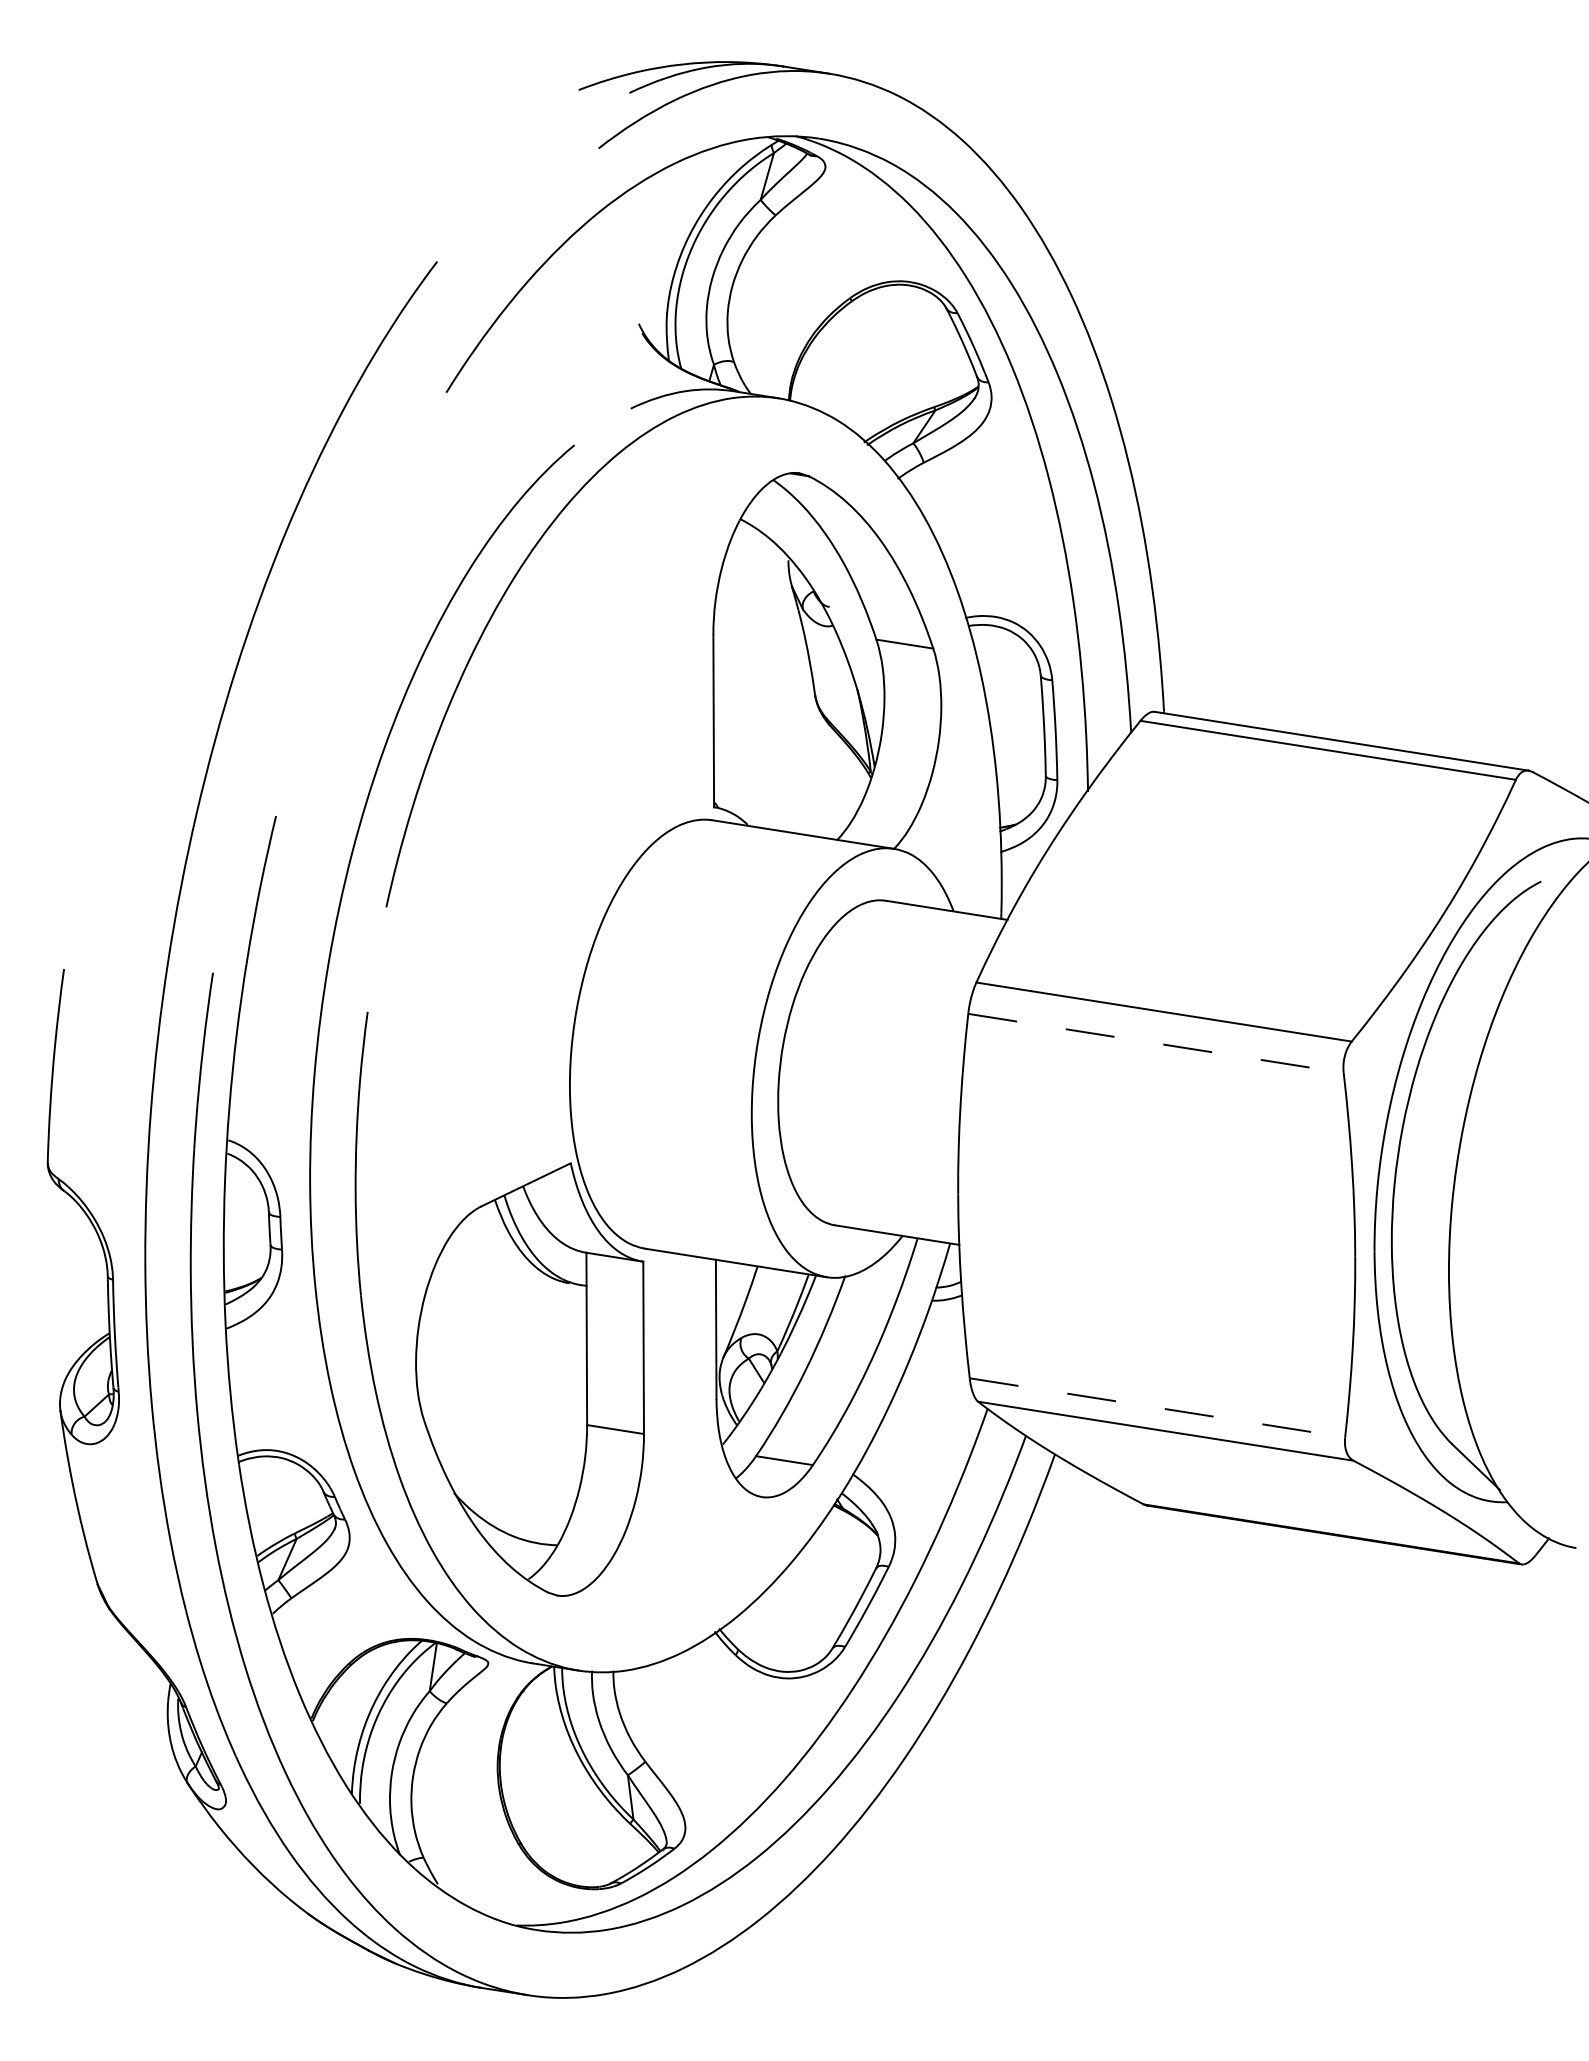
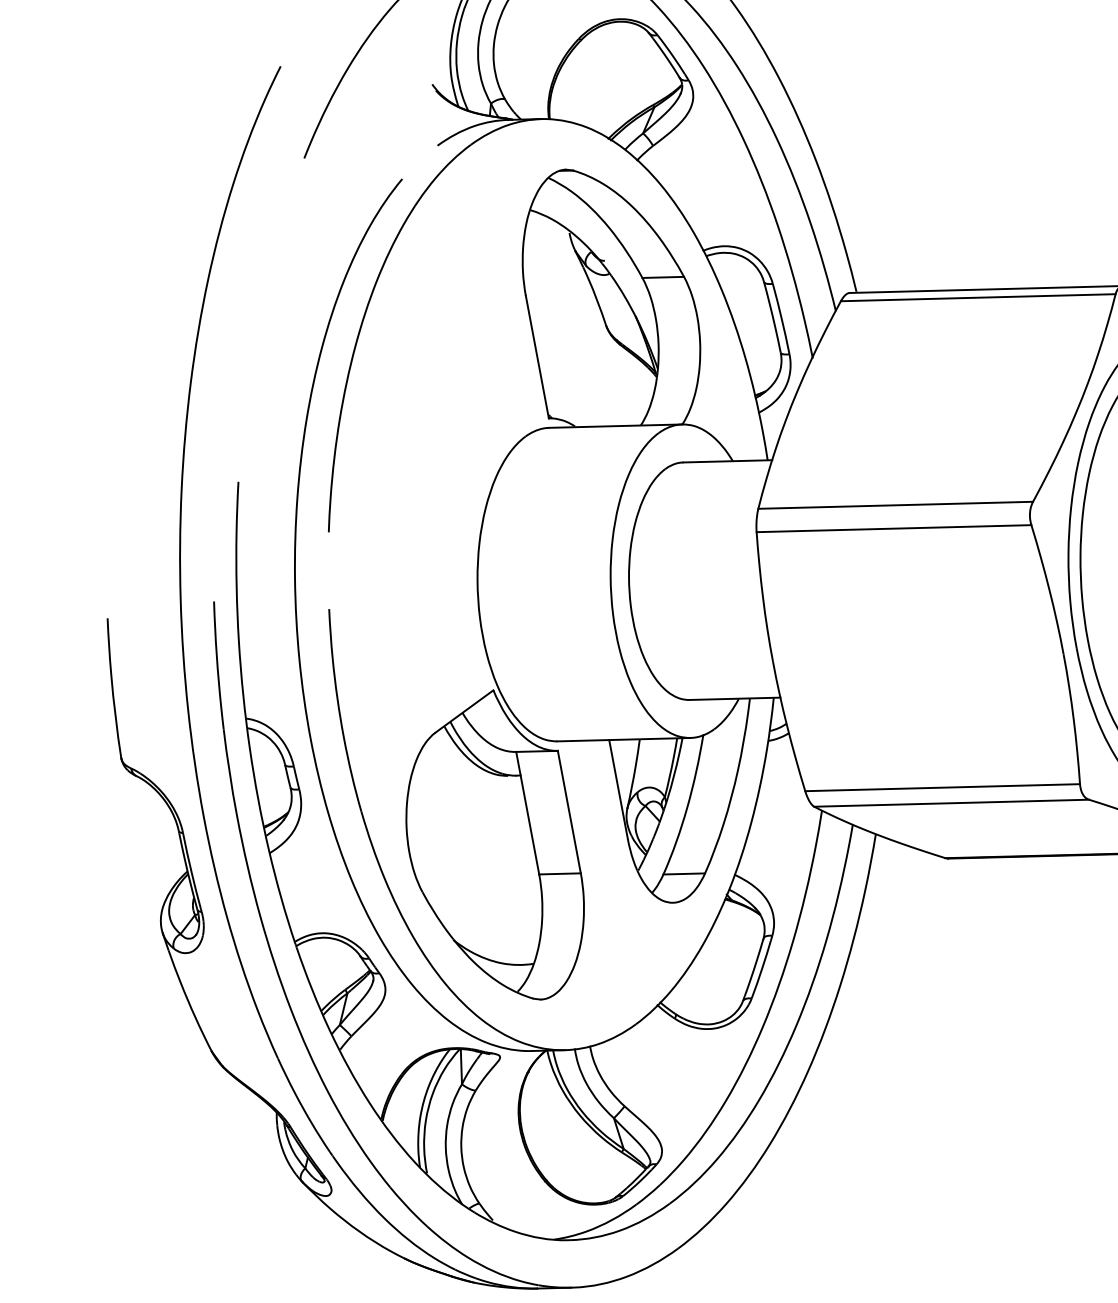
line: (1156, 1043) -> (894, 528), dashed -> solid
line: (1157, 1407) -> (942, 787), dashed -> solid

